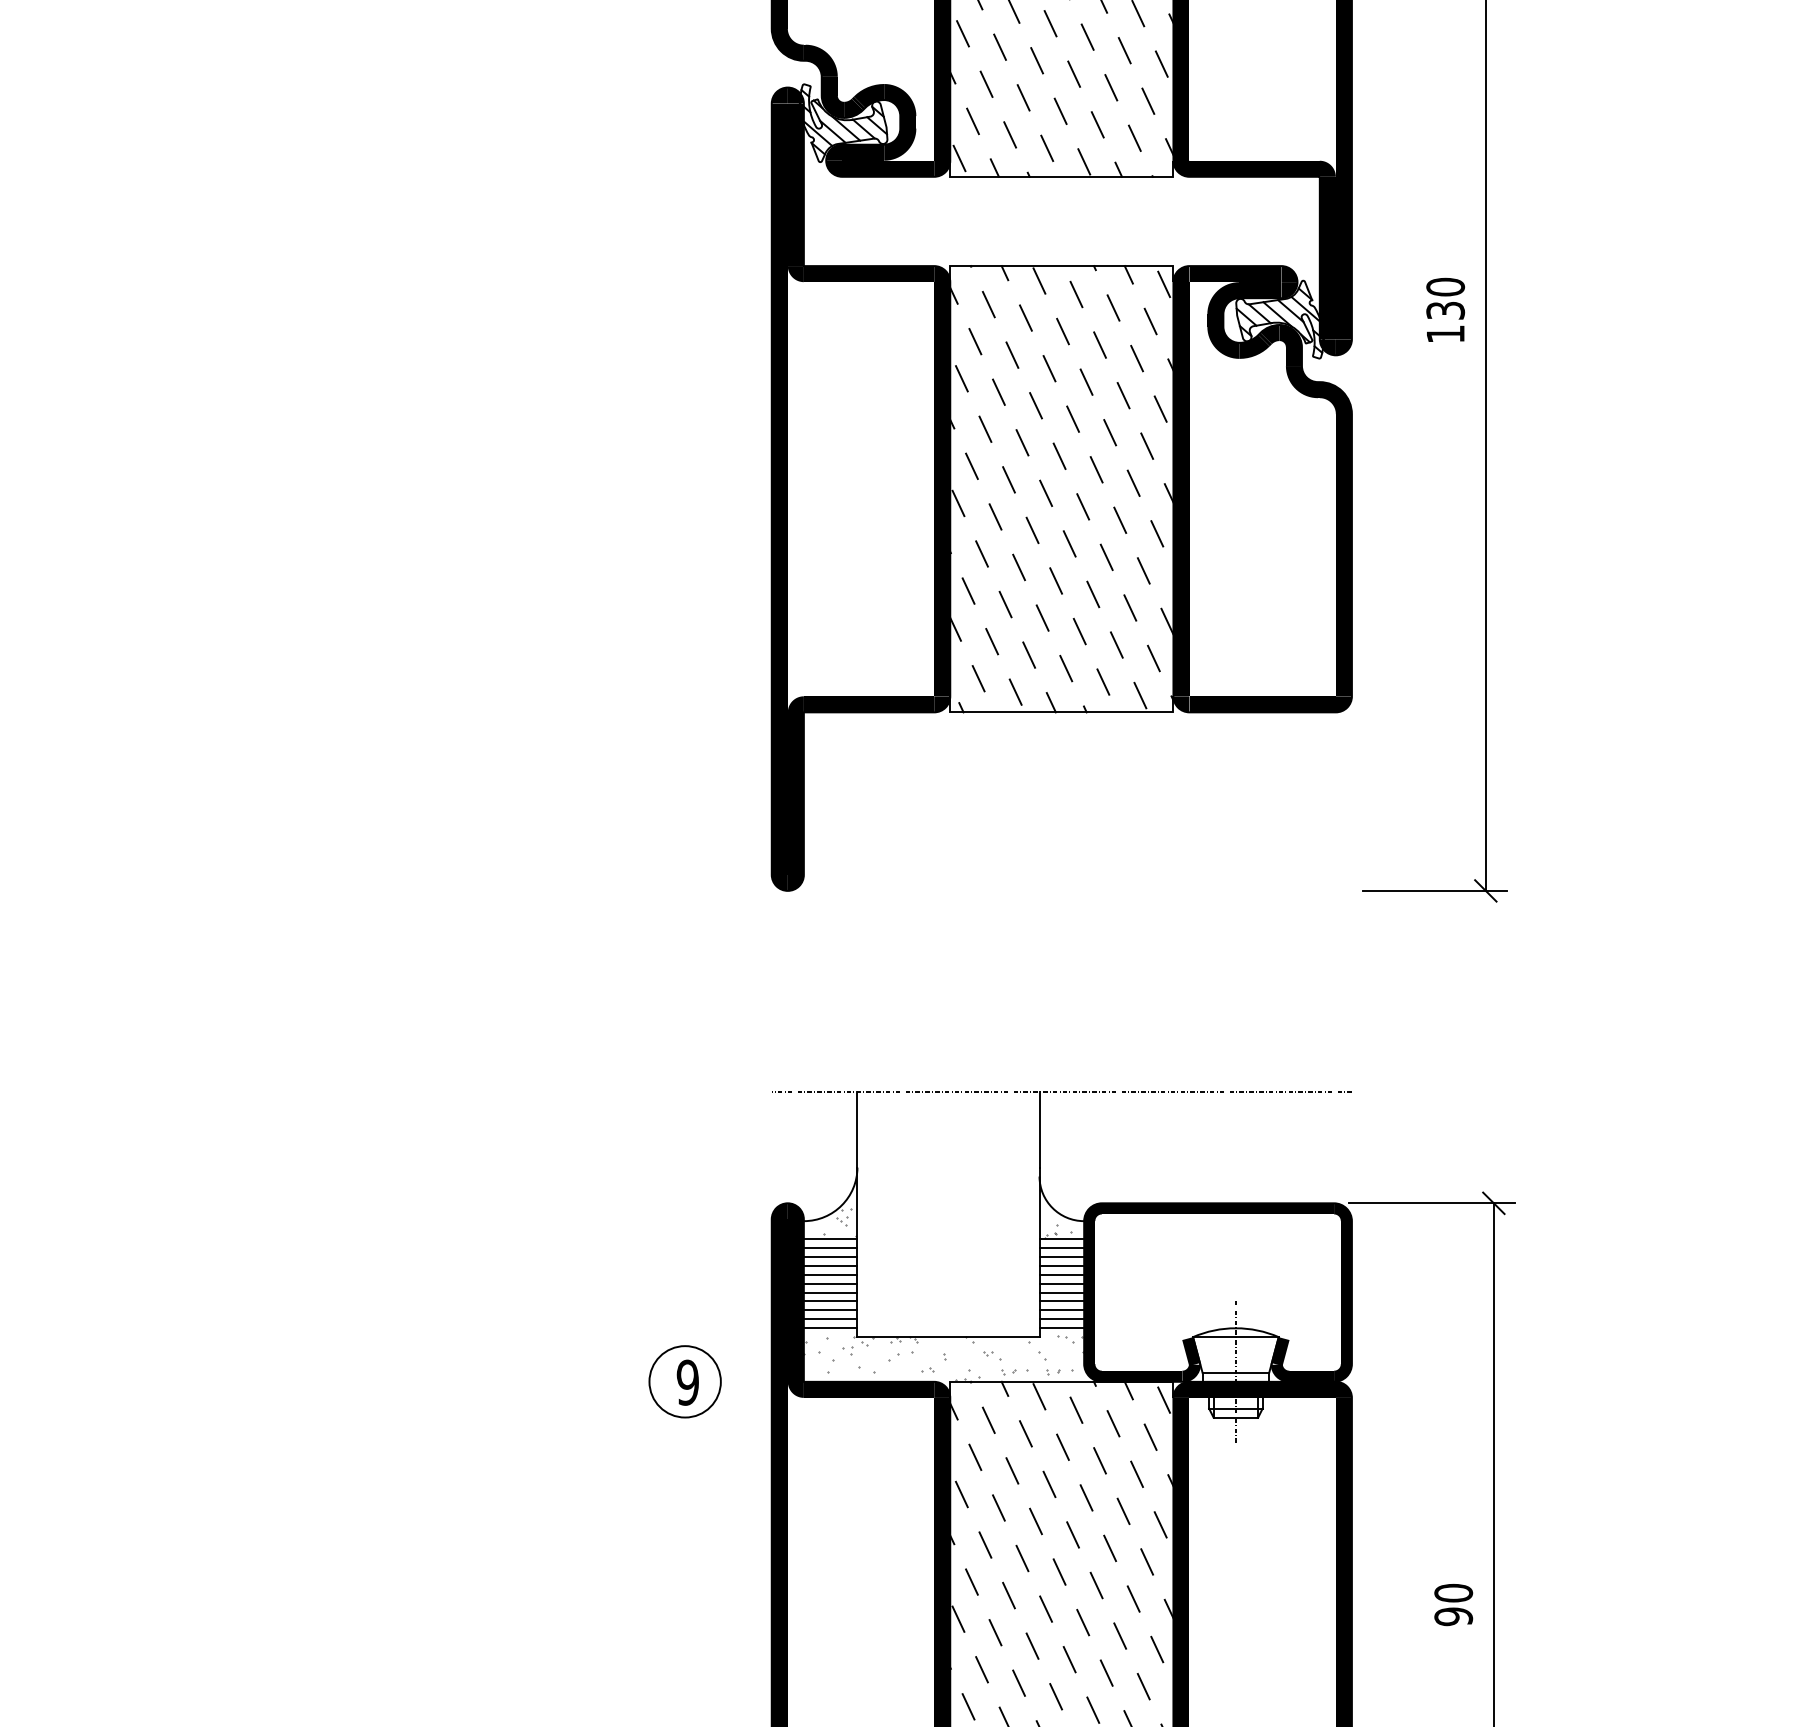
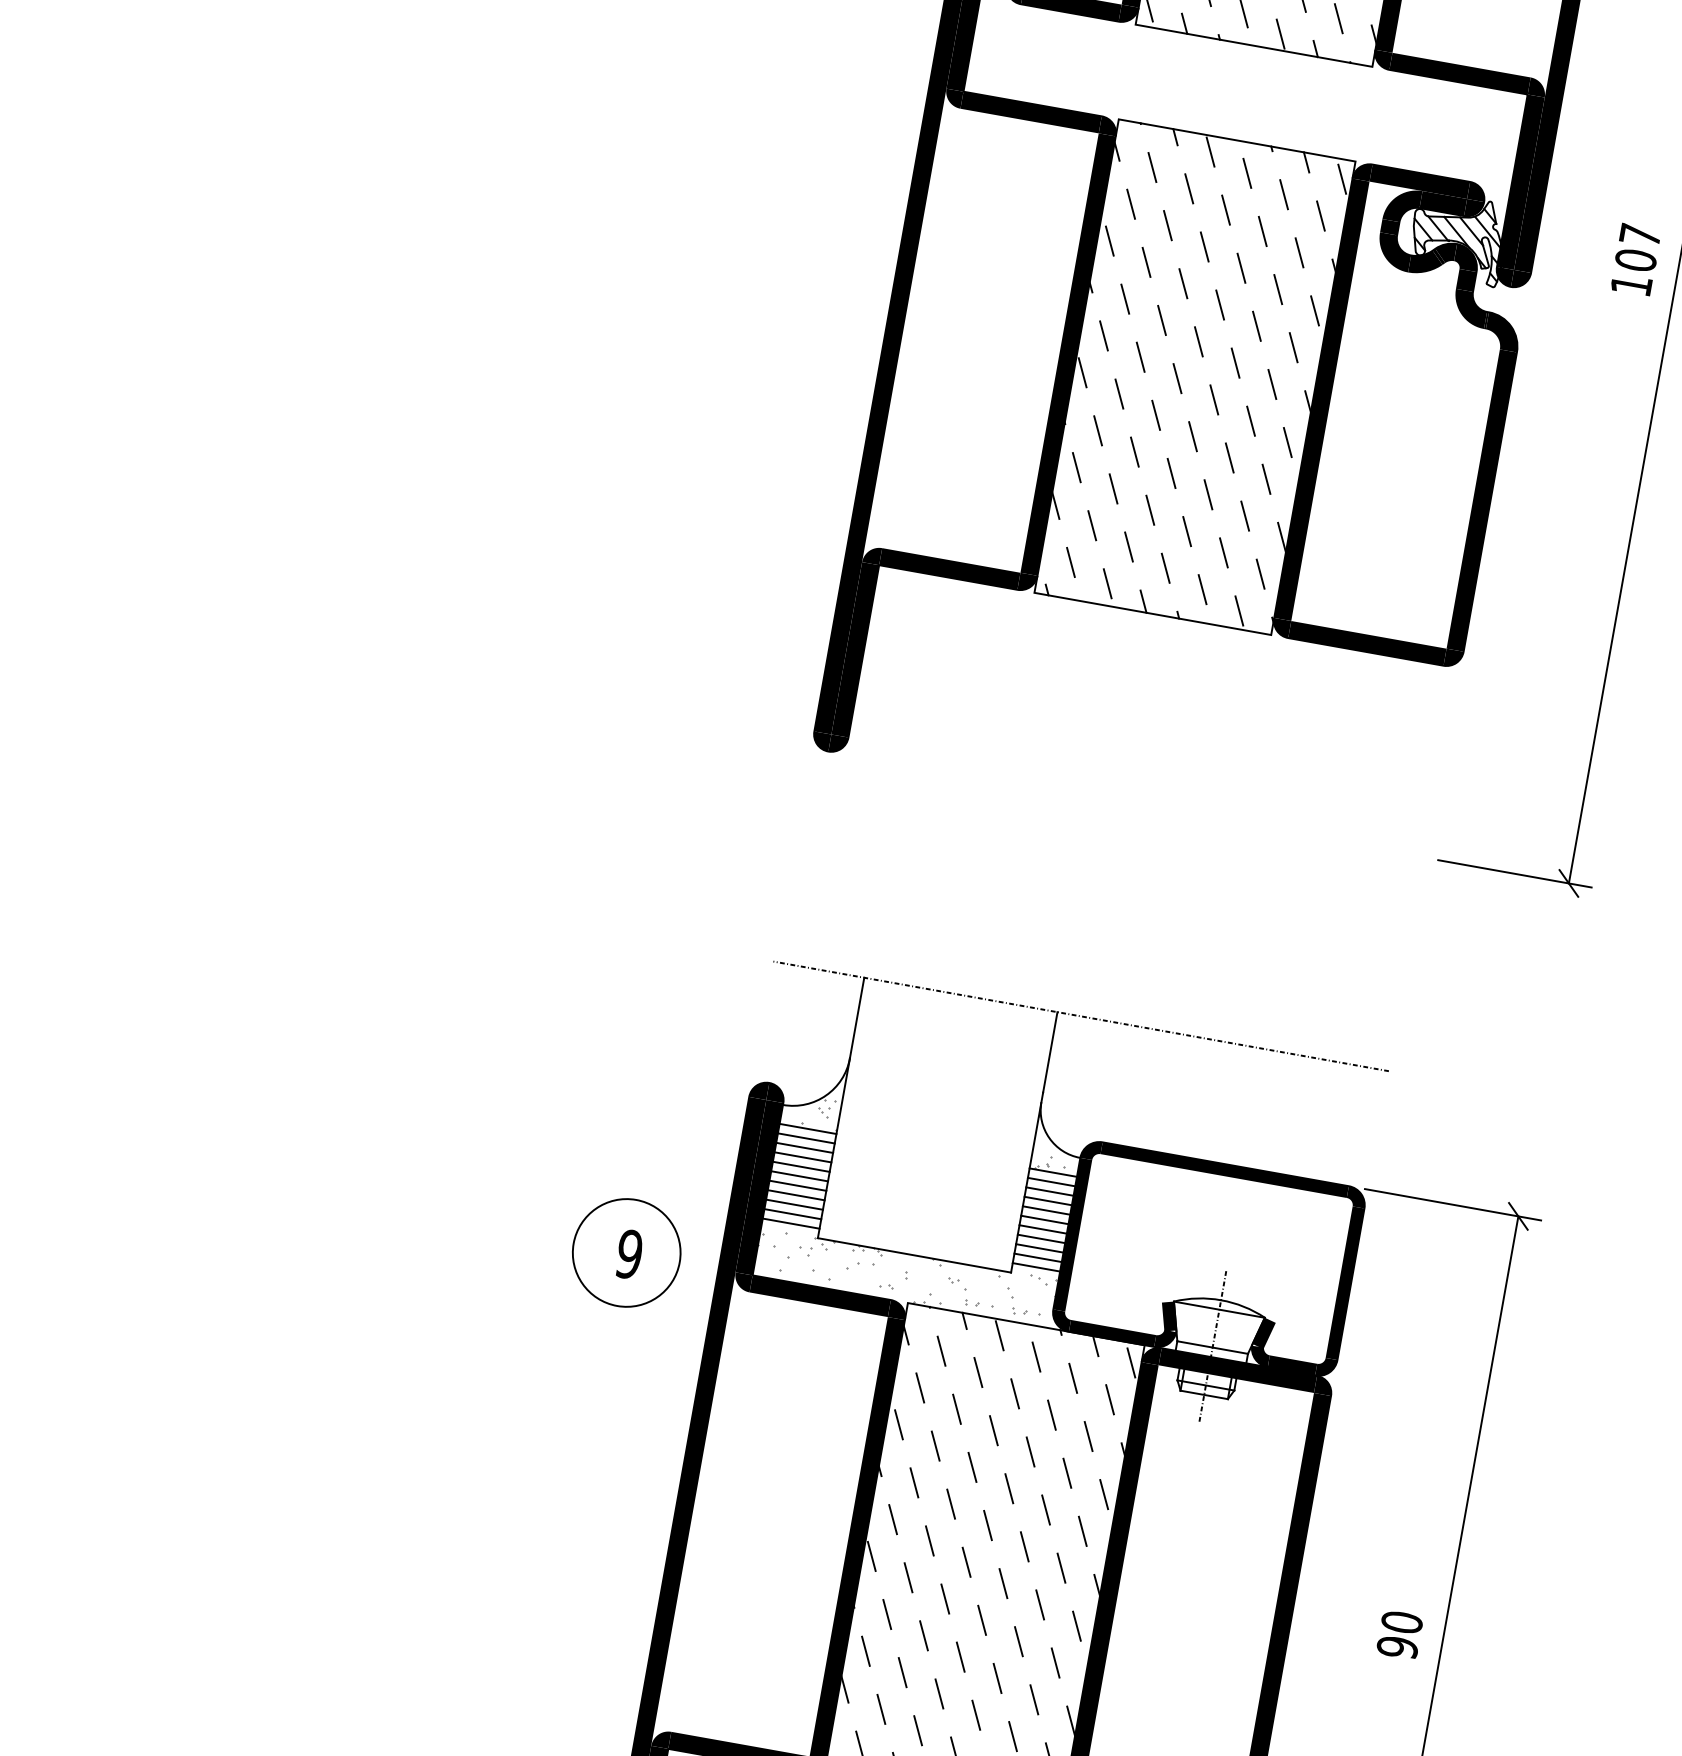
text: (1445, 298) -> (1638, 247), 130 -> 107
circle: (684, 1381) -> (626, 1252), size x1.4

